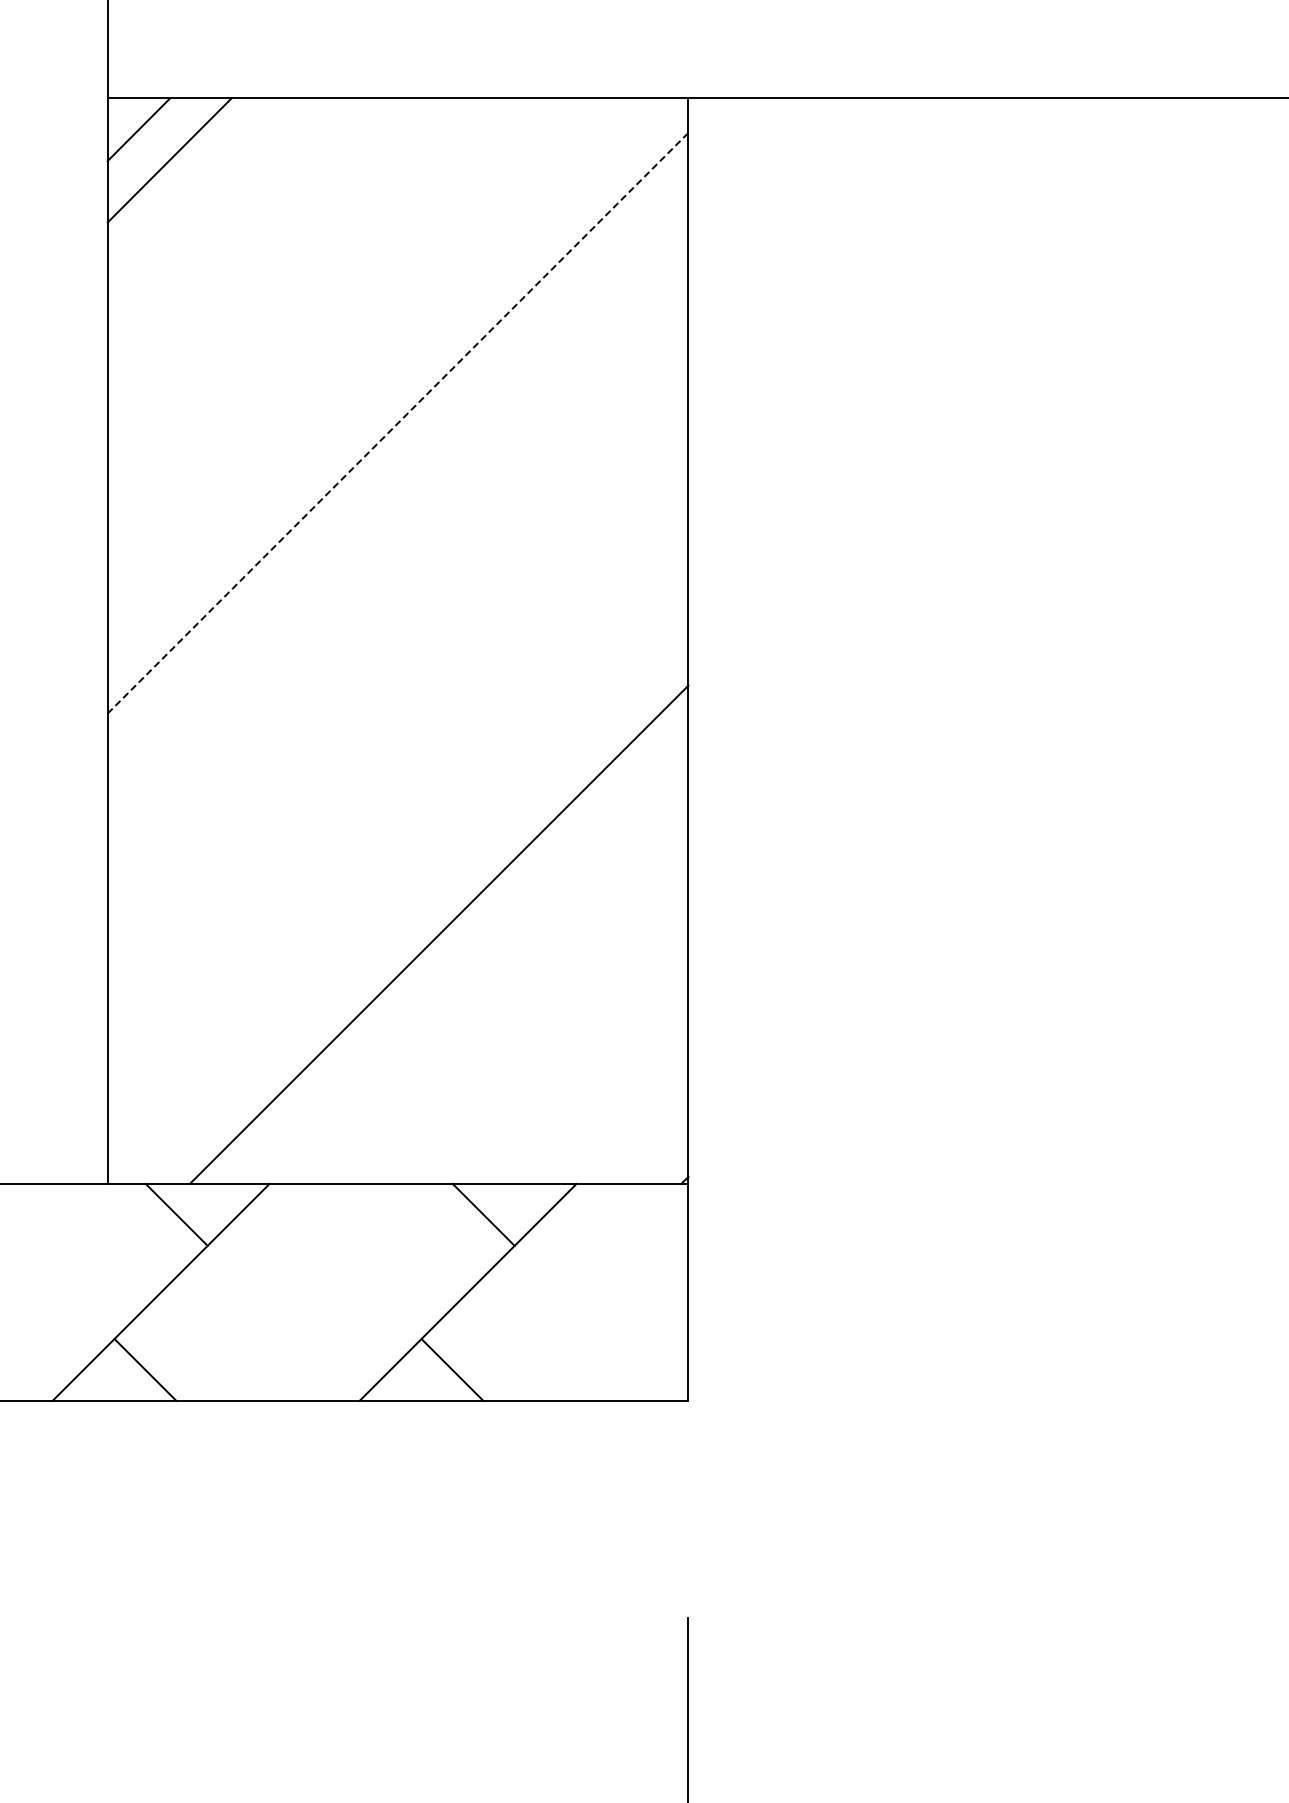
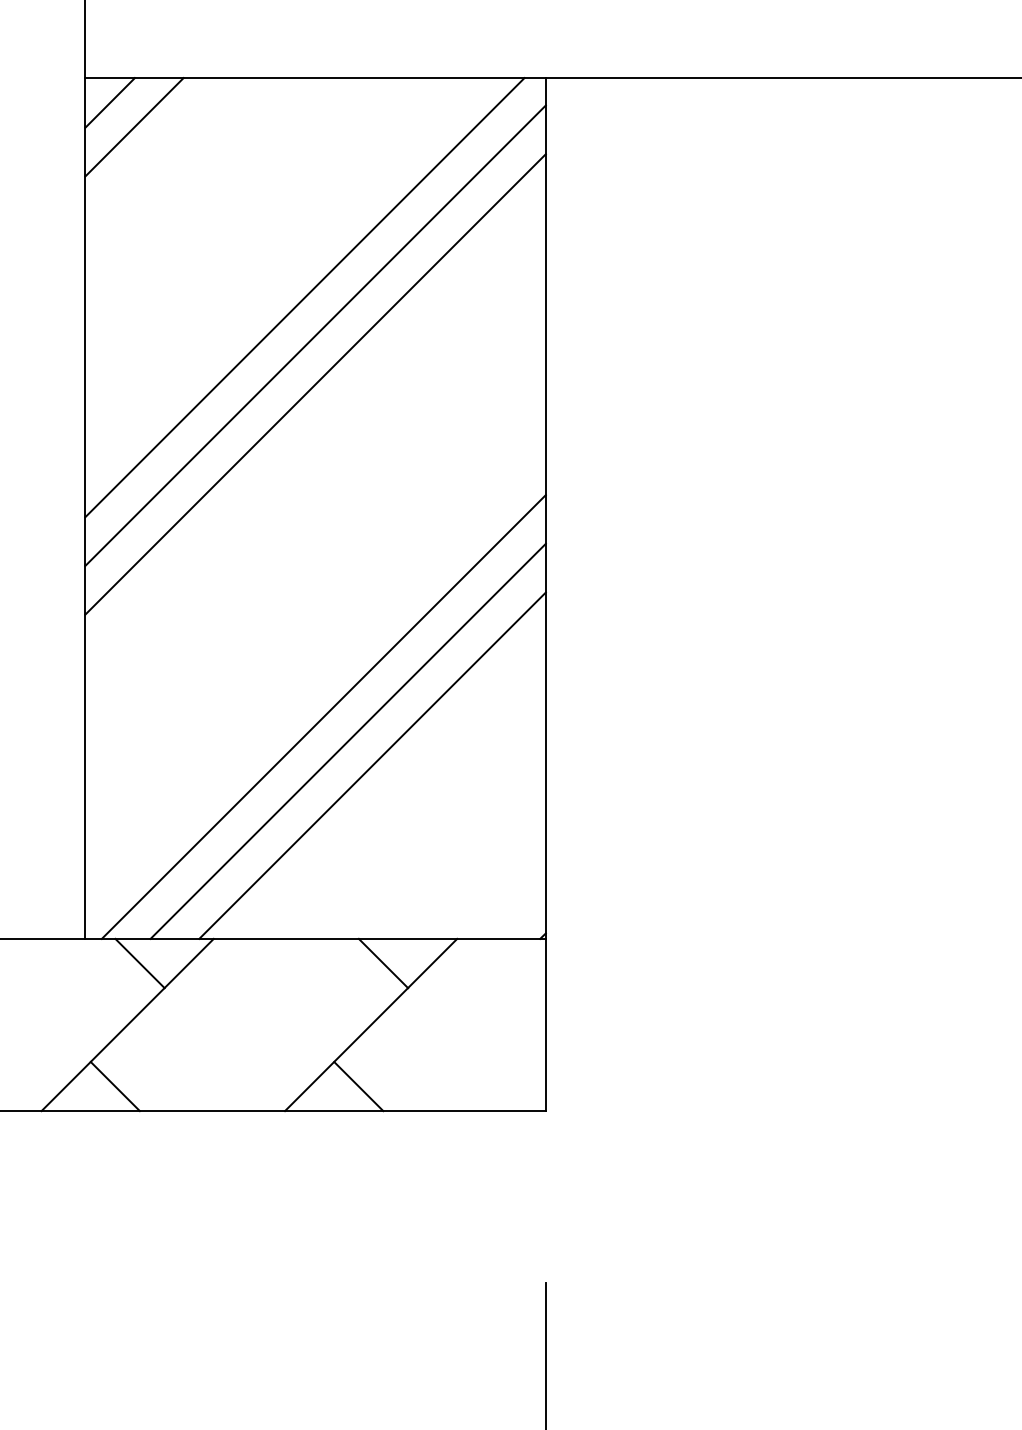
line: (384, 375) -> (304, 297), added
line: (398, 423) -> (315, 335), dashed -> solid
line: (397, 484) -> (315, 384), added
line: (408, 903) -> (323, 716), added
line: (469, 965) -> (372, 765), added

